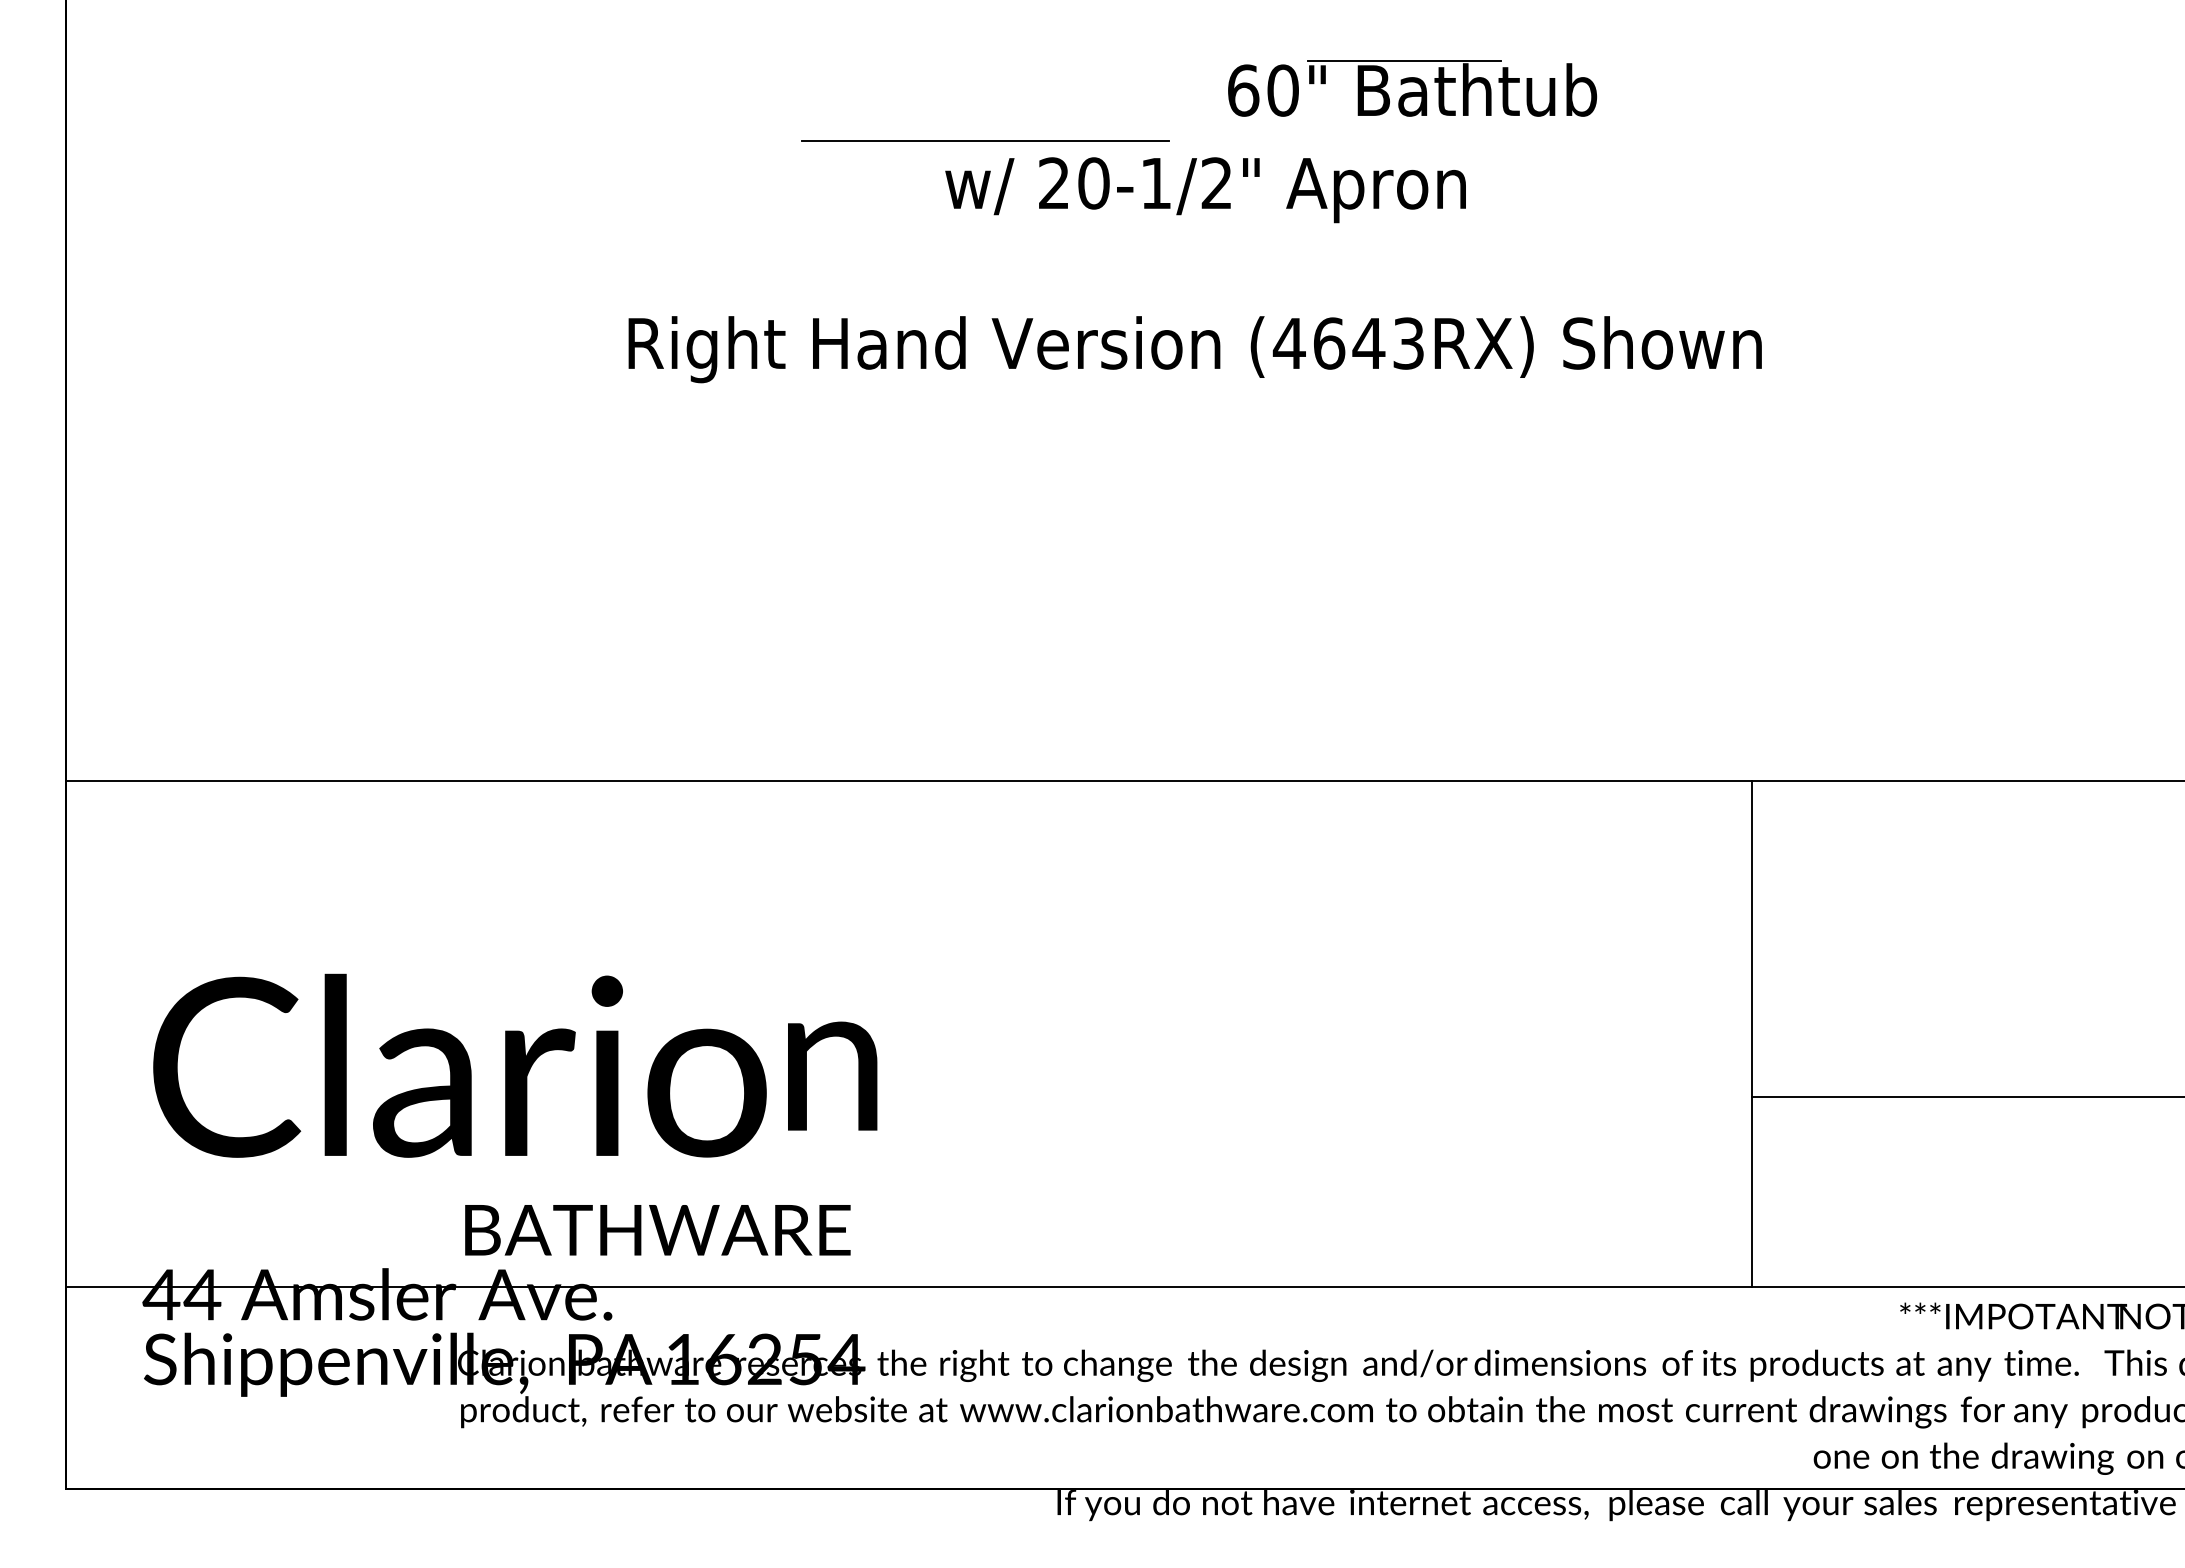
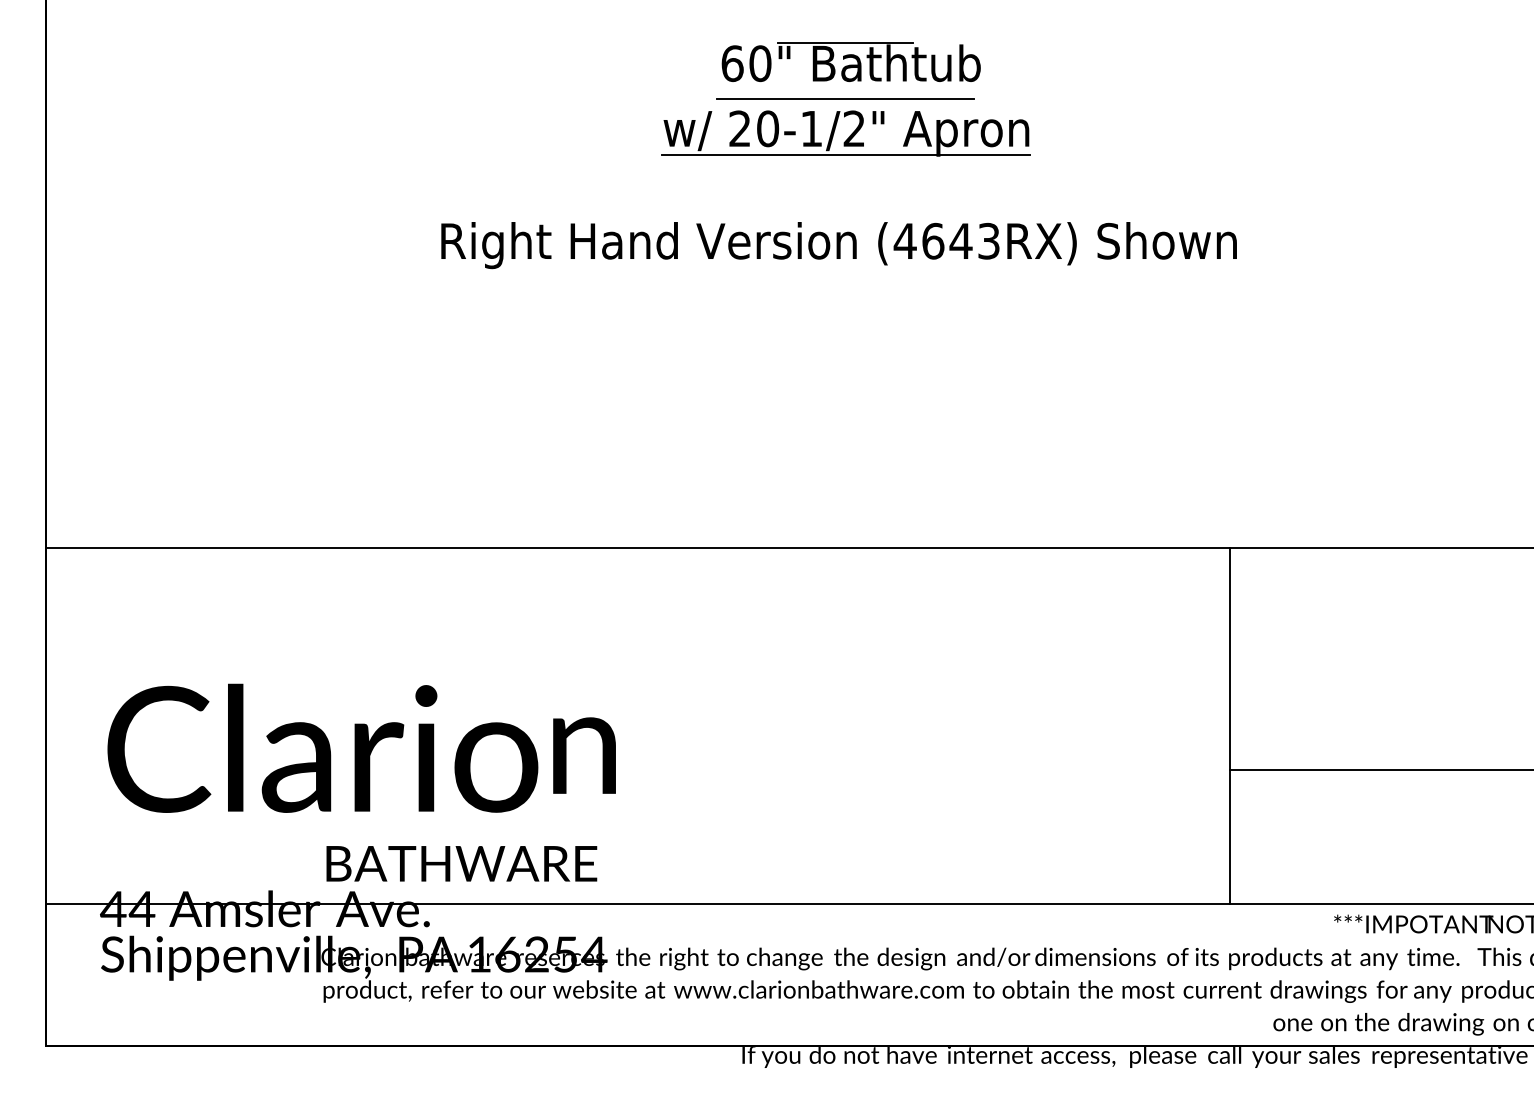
part: (1412, 88) -> (851, 62), moved
line: (985, 140) -> (845, 98), moved
line: (1204, 220) -> (845, 154), added

